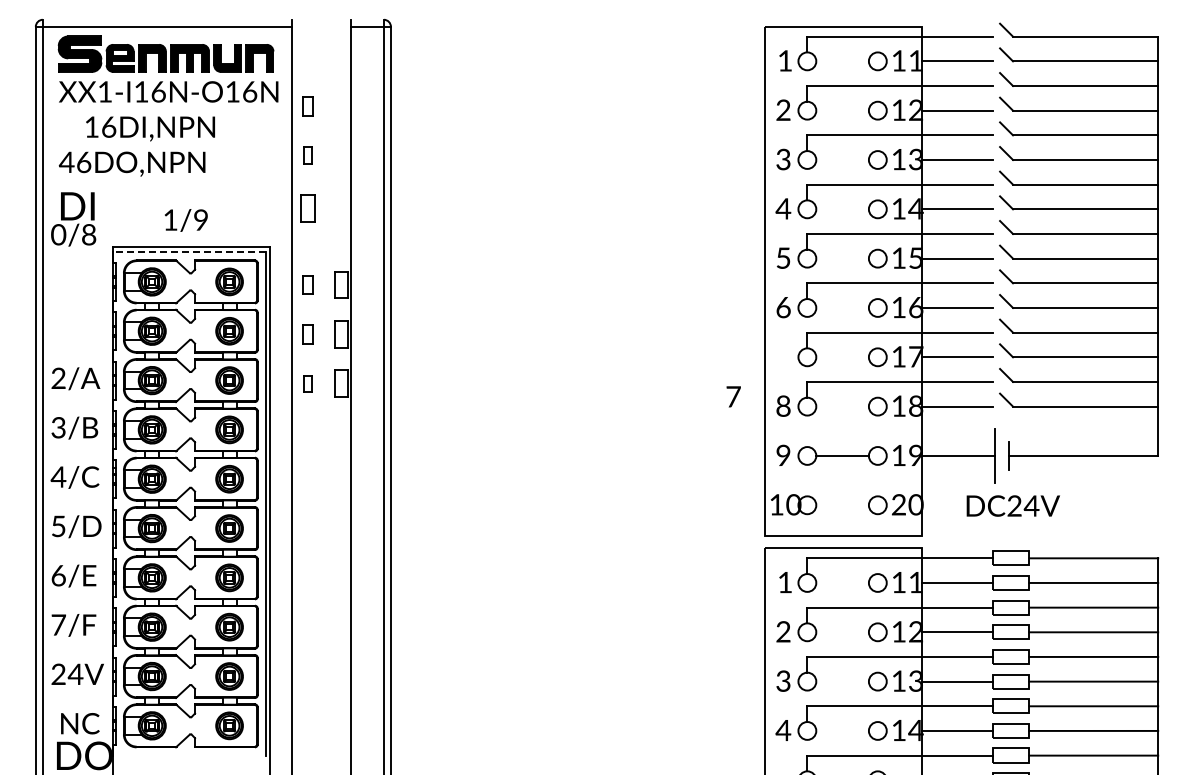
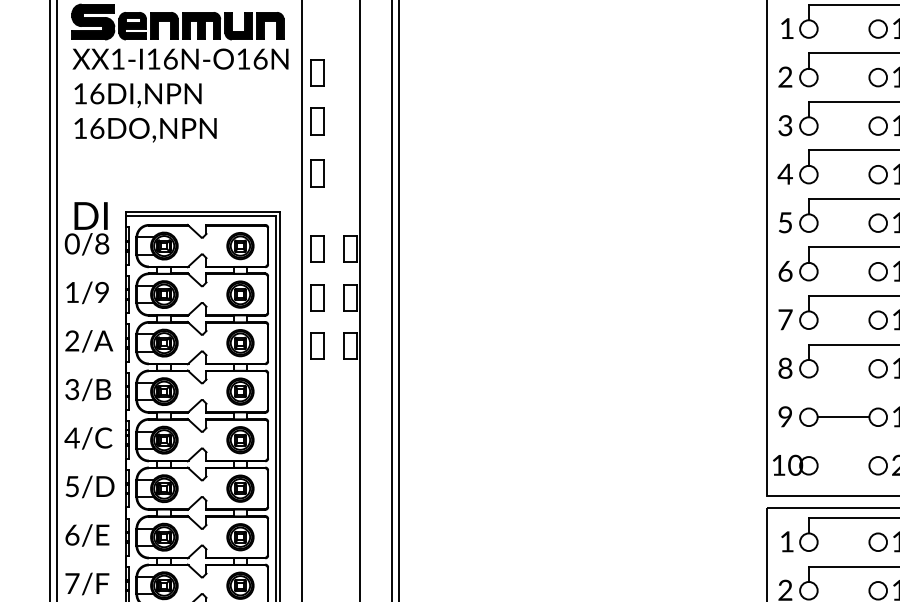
part: (307, 106) -> (317, 73), size x1.43
text: (150, 128) -> (138, 95), moved
part: (307, 155) -> (317, 121), size x1.67
text: (66, 161) -> (80, 127), 46DO,NPN -> 16DO,NPN
text: (73, 219) -> (86, 228), moved
text: (186, 220) -> (87, 292), moved
line: (188, 251) -> (200, 216), dashed -> solid
part: (307, 284) -> (317, 248), size x1.43
part: (307, 334) -> (317, 297), size x1.43
part: (307, 383) -> (317, 345), size x1.67
text: (733, 396) -> (785, 319), moved

